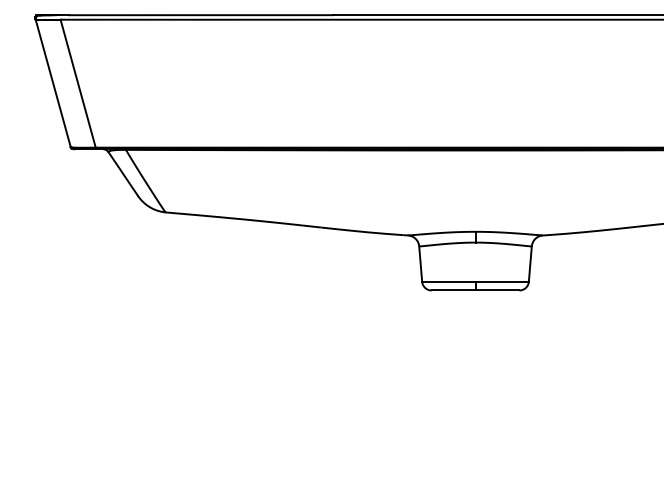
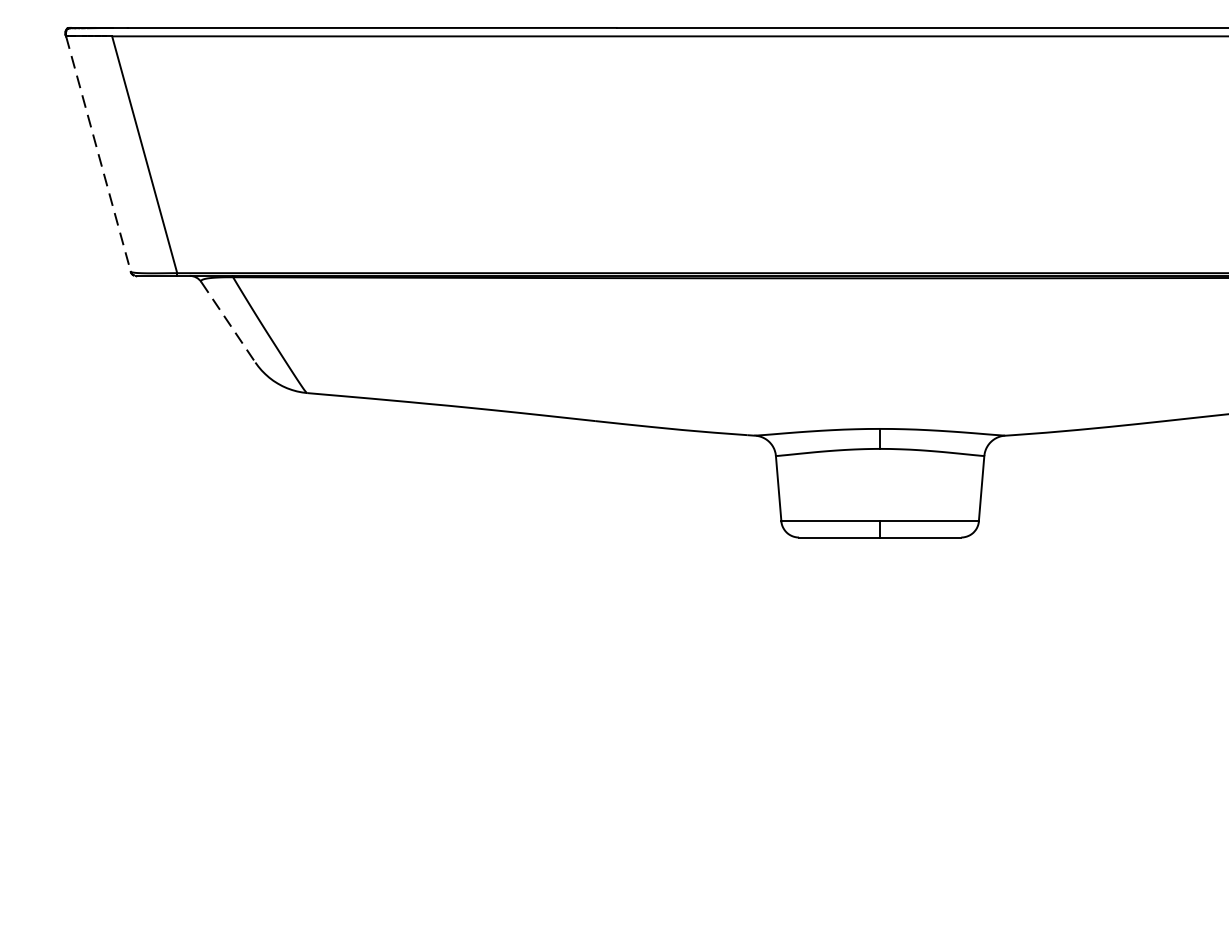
line: (53, 83) -> (99, 154), solid -> dashed
line: (123, 174) -> (228, 322), solid -> dashed

